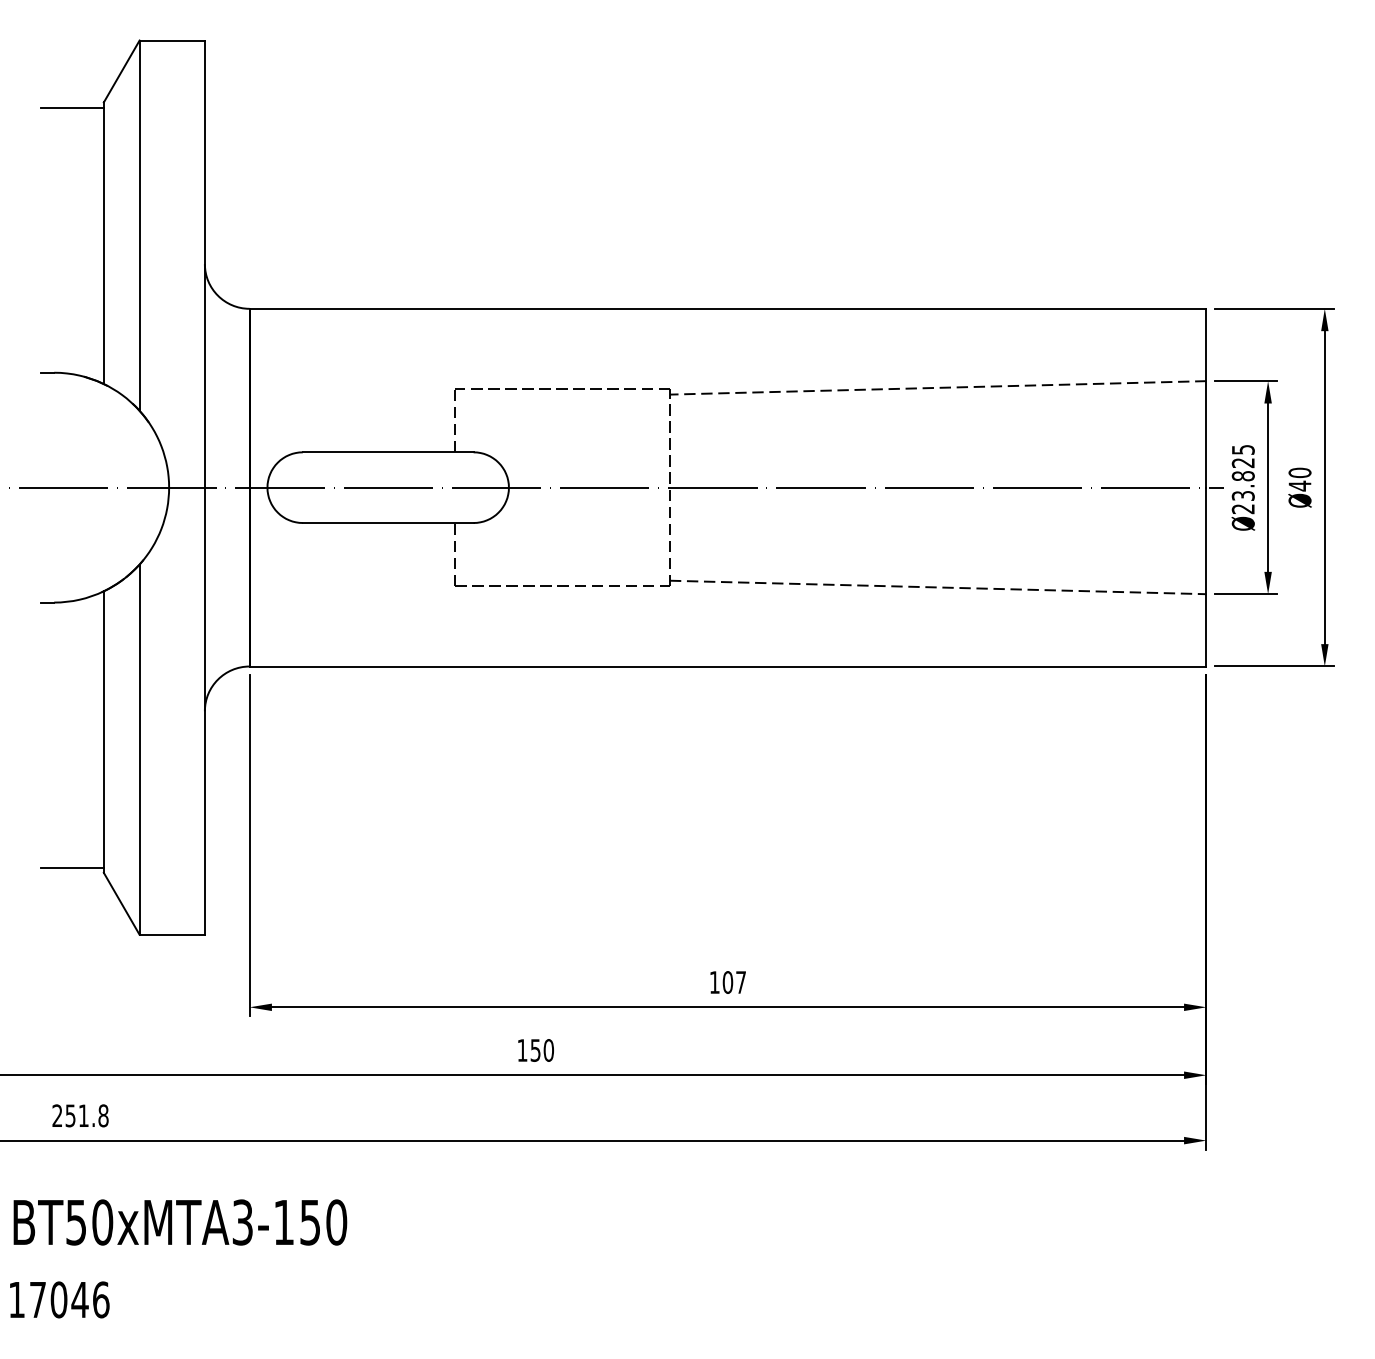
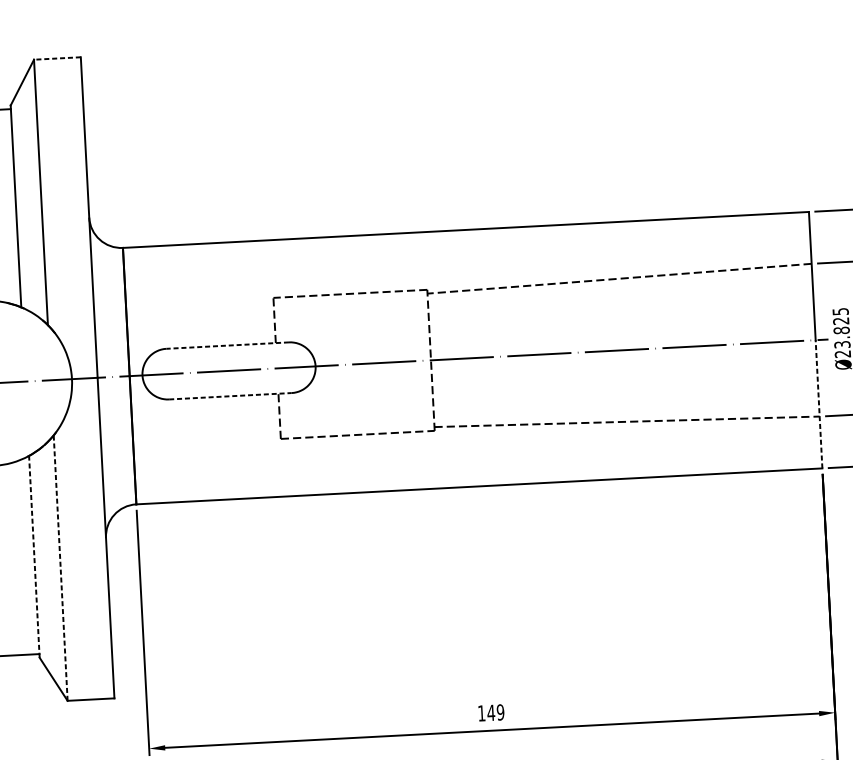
line: (172, 40) -> (57, 58), solid -> dashed
line: (387, 452) -> (227, 345), solid -> dashed
line: (388, 523) -> (230, 396), solid -> dashed
line: (1206, 576) -> (819, 403), solid -> dashed
line: (103, 732) -> (34, 557), solid -> dashed
line: (139, 749) -> (60, 567), solid -> dashed
text: (734, 982) -> (495, 712), 107 -> 149

